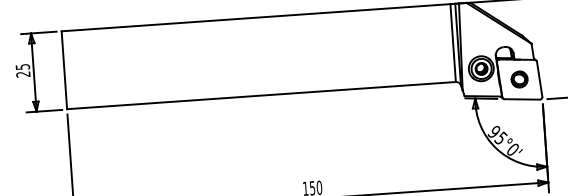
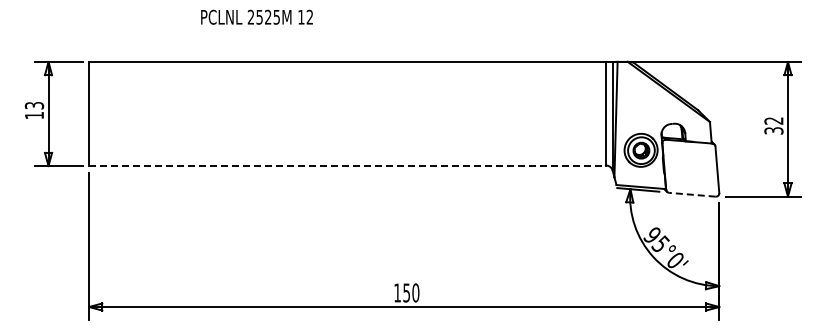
text: (22, 70) -> (33, 110), 25 -> 13
part: (519, 79) -> (690, 167), removed
line: (261, 95) -> (347, 165), solid -> dashed
line: (521, 99) -> (691, 194), solid -> dashed

